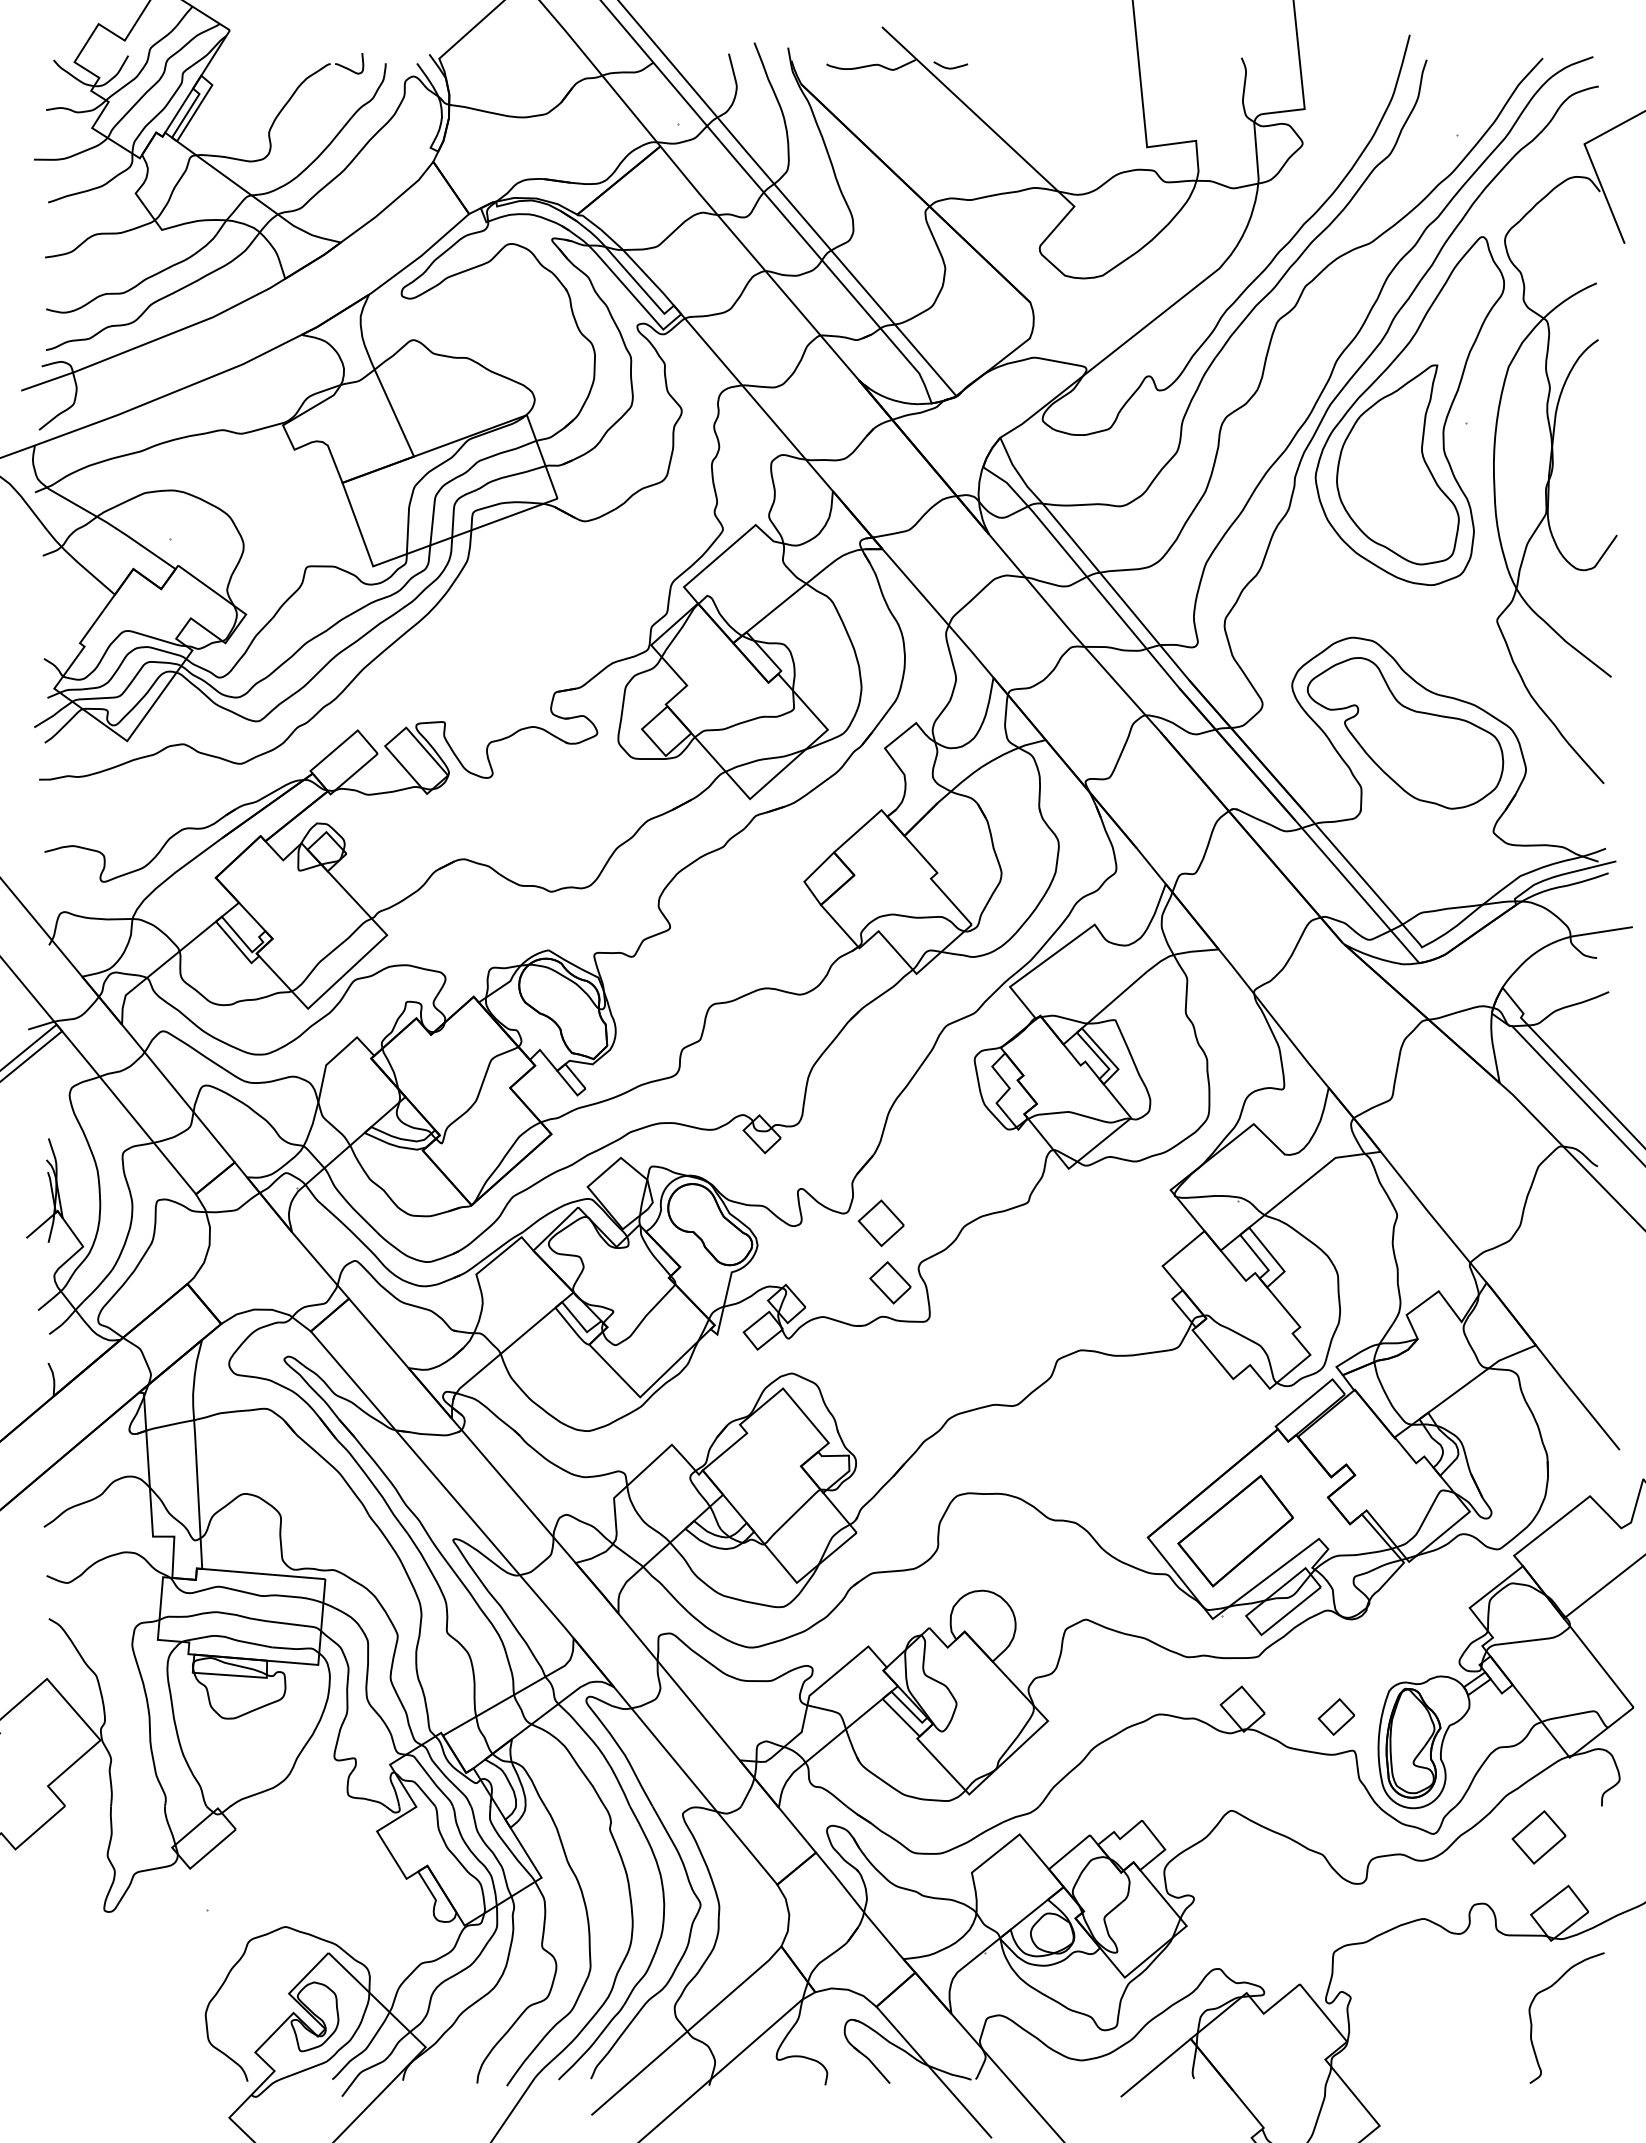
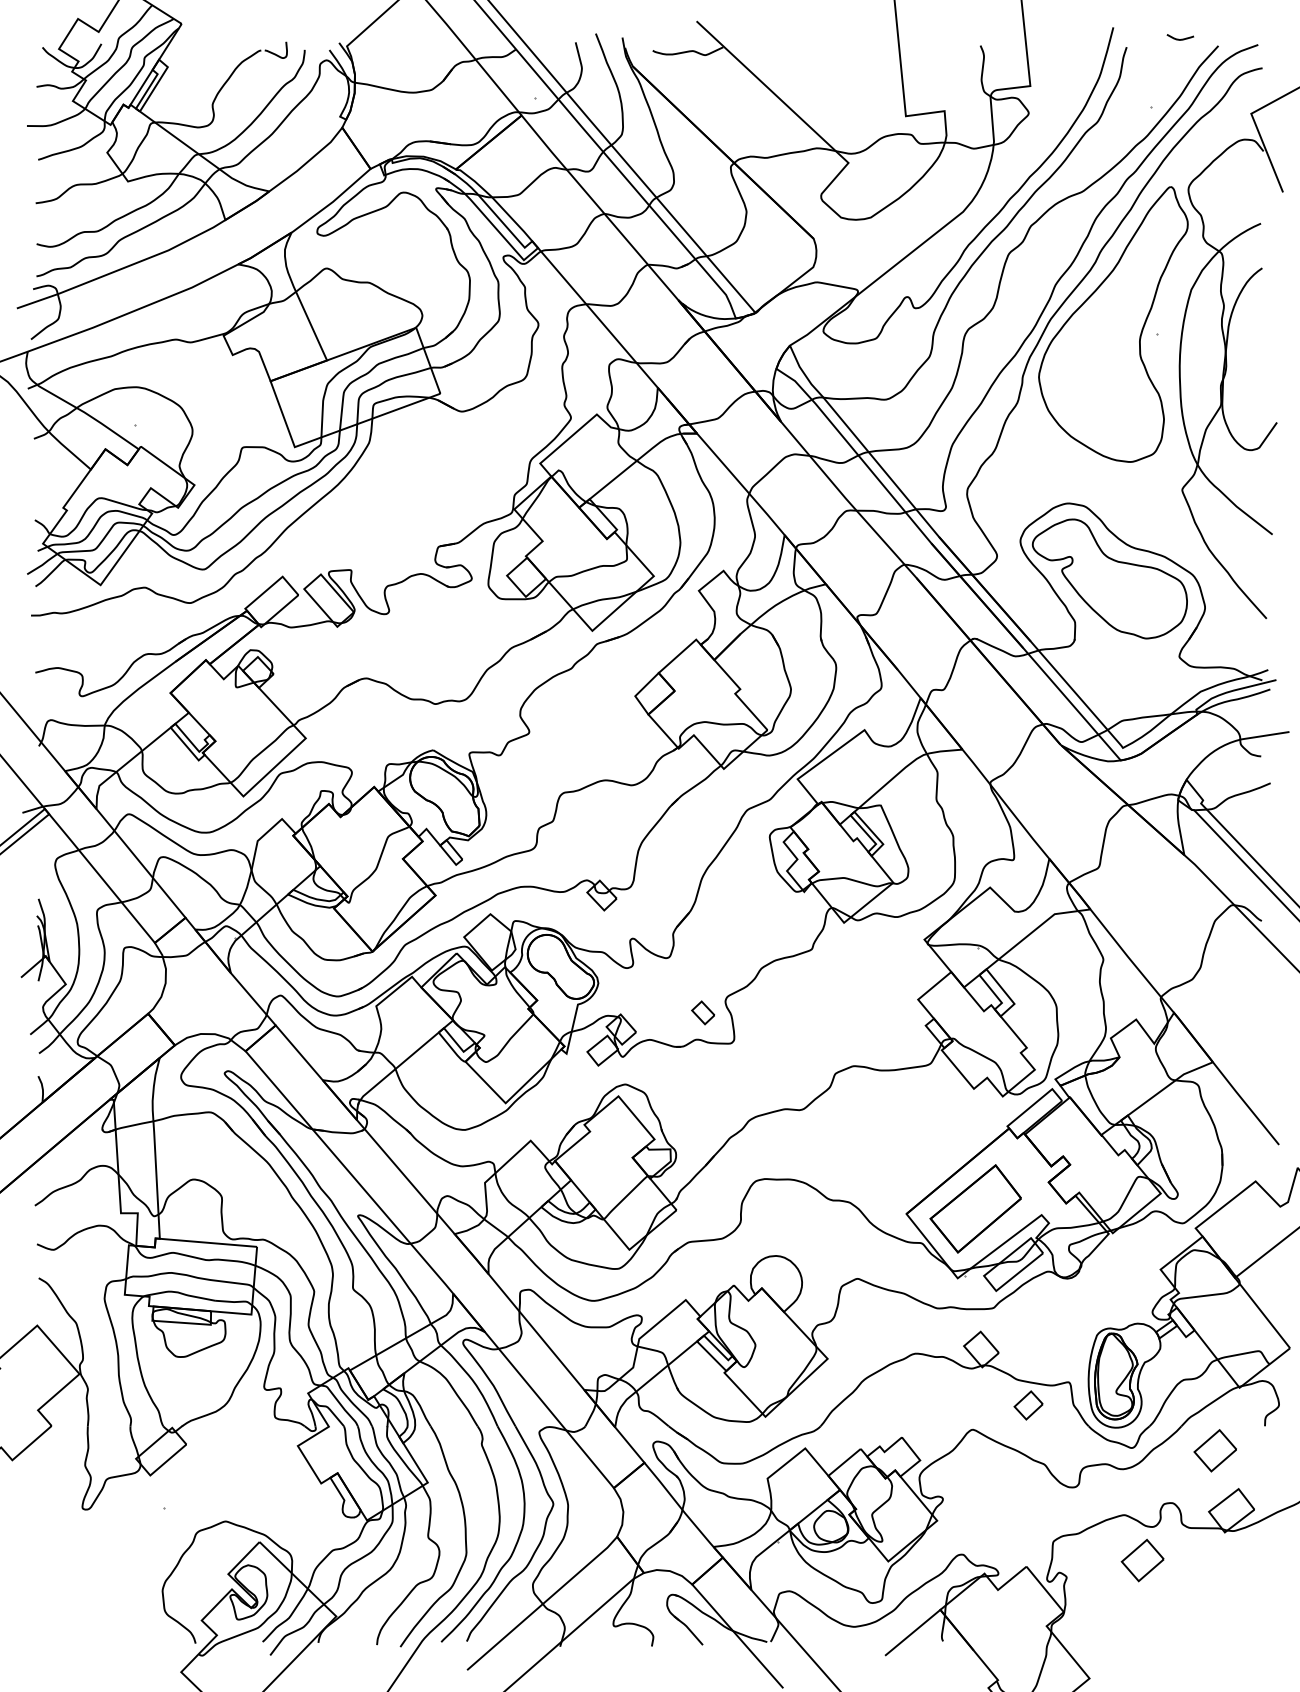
curve: (950, 67) -> (1180, 39), moved
part: (1397, 464) -> (1103, 366), removed
part: (880, 1223) -> (695, 966), removed
part: (890, 1282) -> (703, 1012), size x0.7
part: (1335, 1716) -> (1027, 1405), moved
part: (1446, 1976) -> (1142, 1560), added
curve: (1551, 1987) -> (1225, 1569), removed

